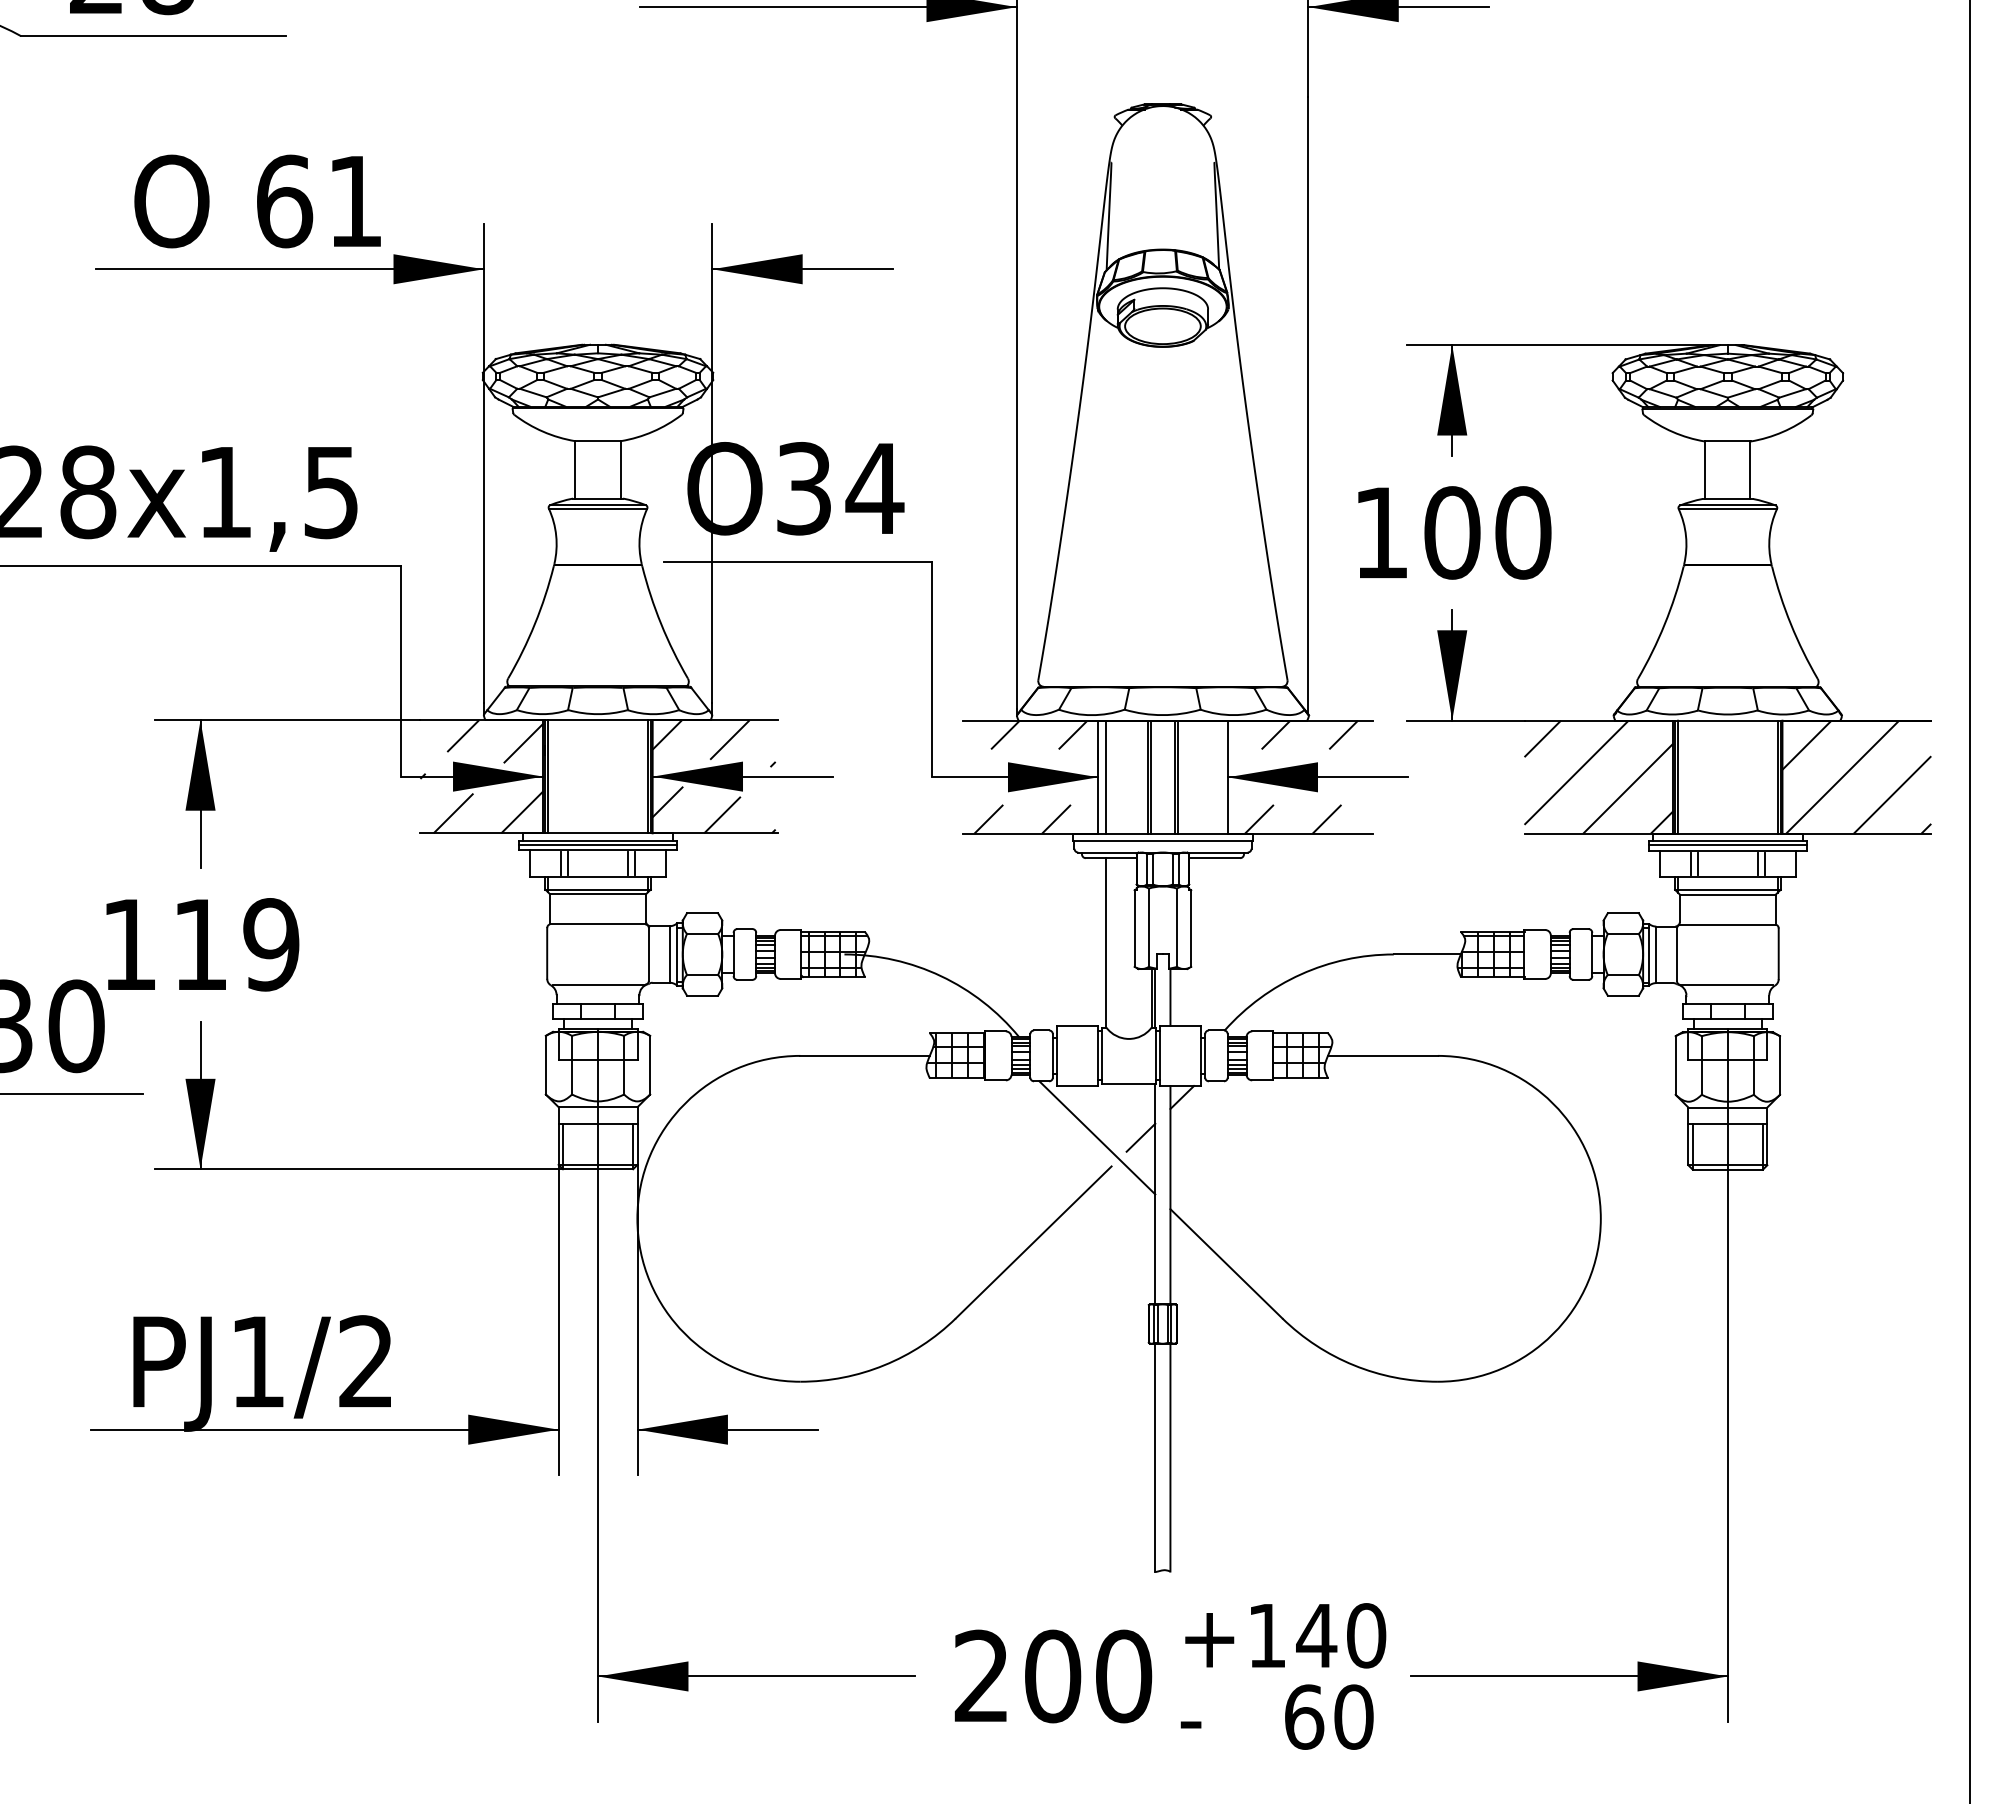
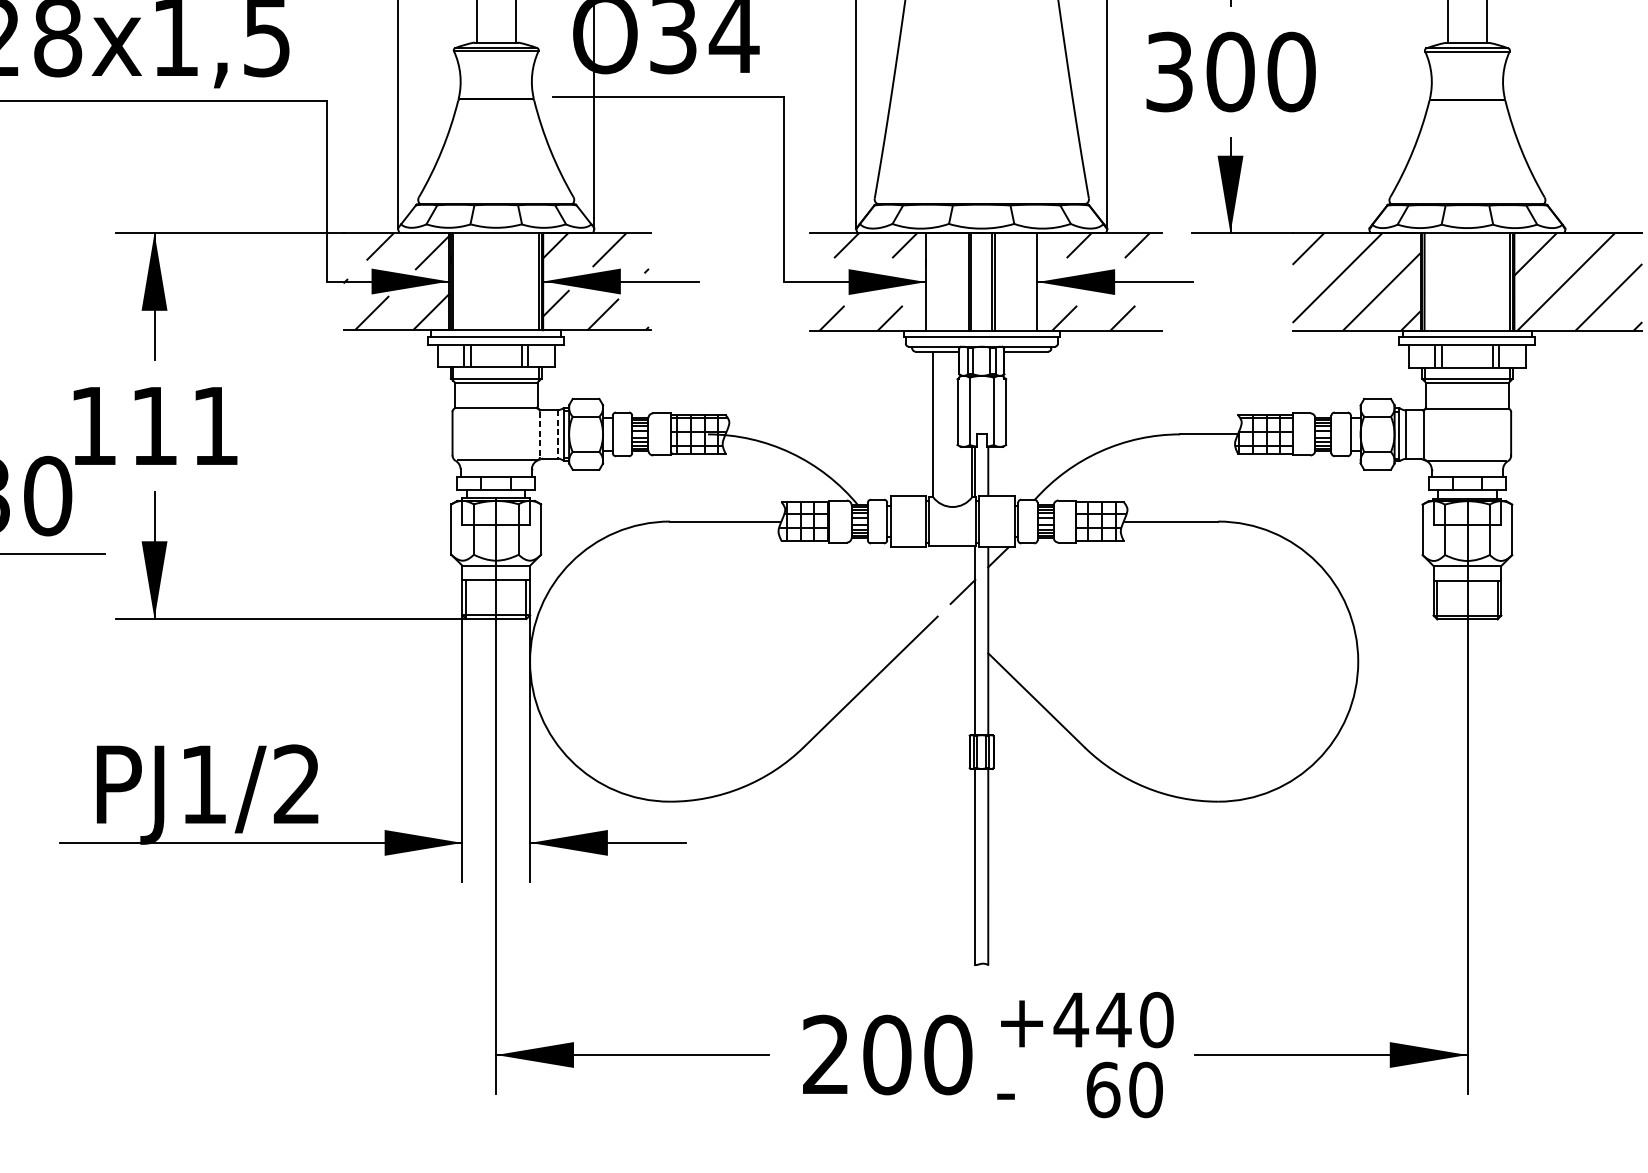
text: (1381, 532) -> (1169, 71), 100 -> 300
line: (1106, 776) -> (933, 281), removed
line: (597, 844) -> (495, 339), removed
line: (1727, 844) -> (1467, 339), removed
text: (271, 944) -> (215, 425), 119 -> 111
line: (648, 954) -> (539, 434), solid -> dashed
line: (669, 954) -> (557, 434), solid -> dashed
line: (1097, 1137) -> (925, 591), removed
text: (1266, 1635) -> (1070, 1019), +140 -> +440

